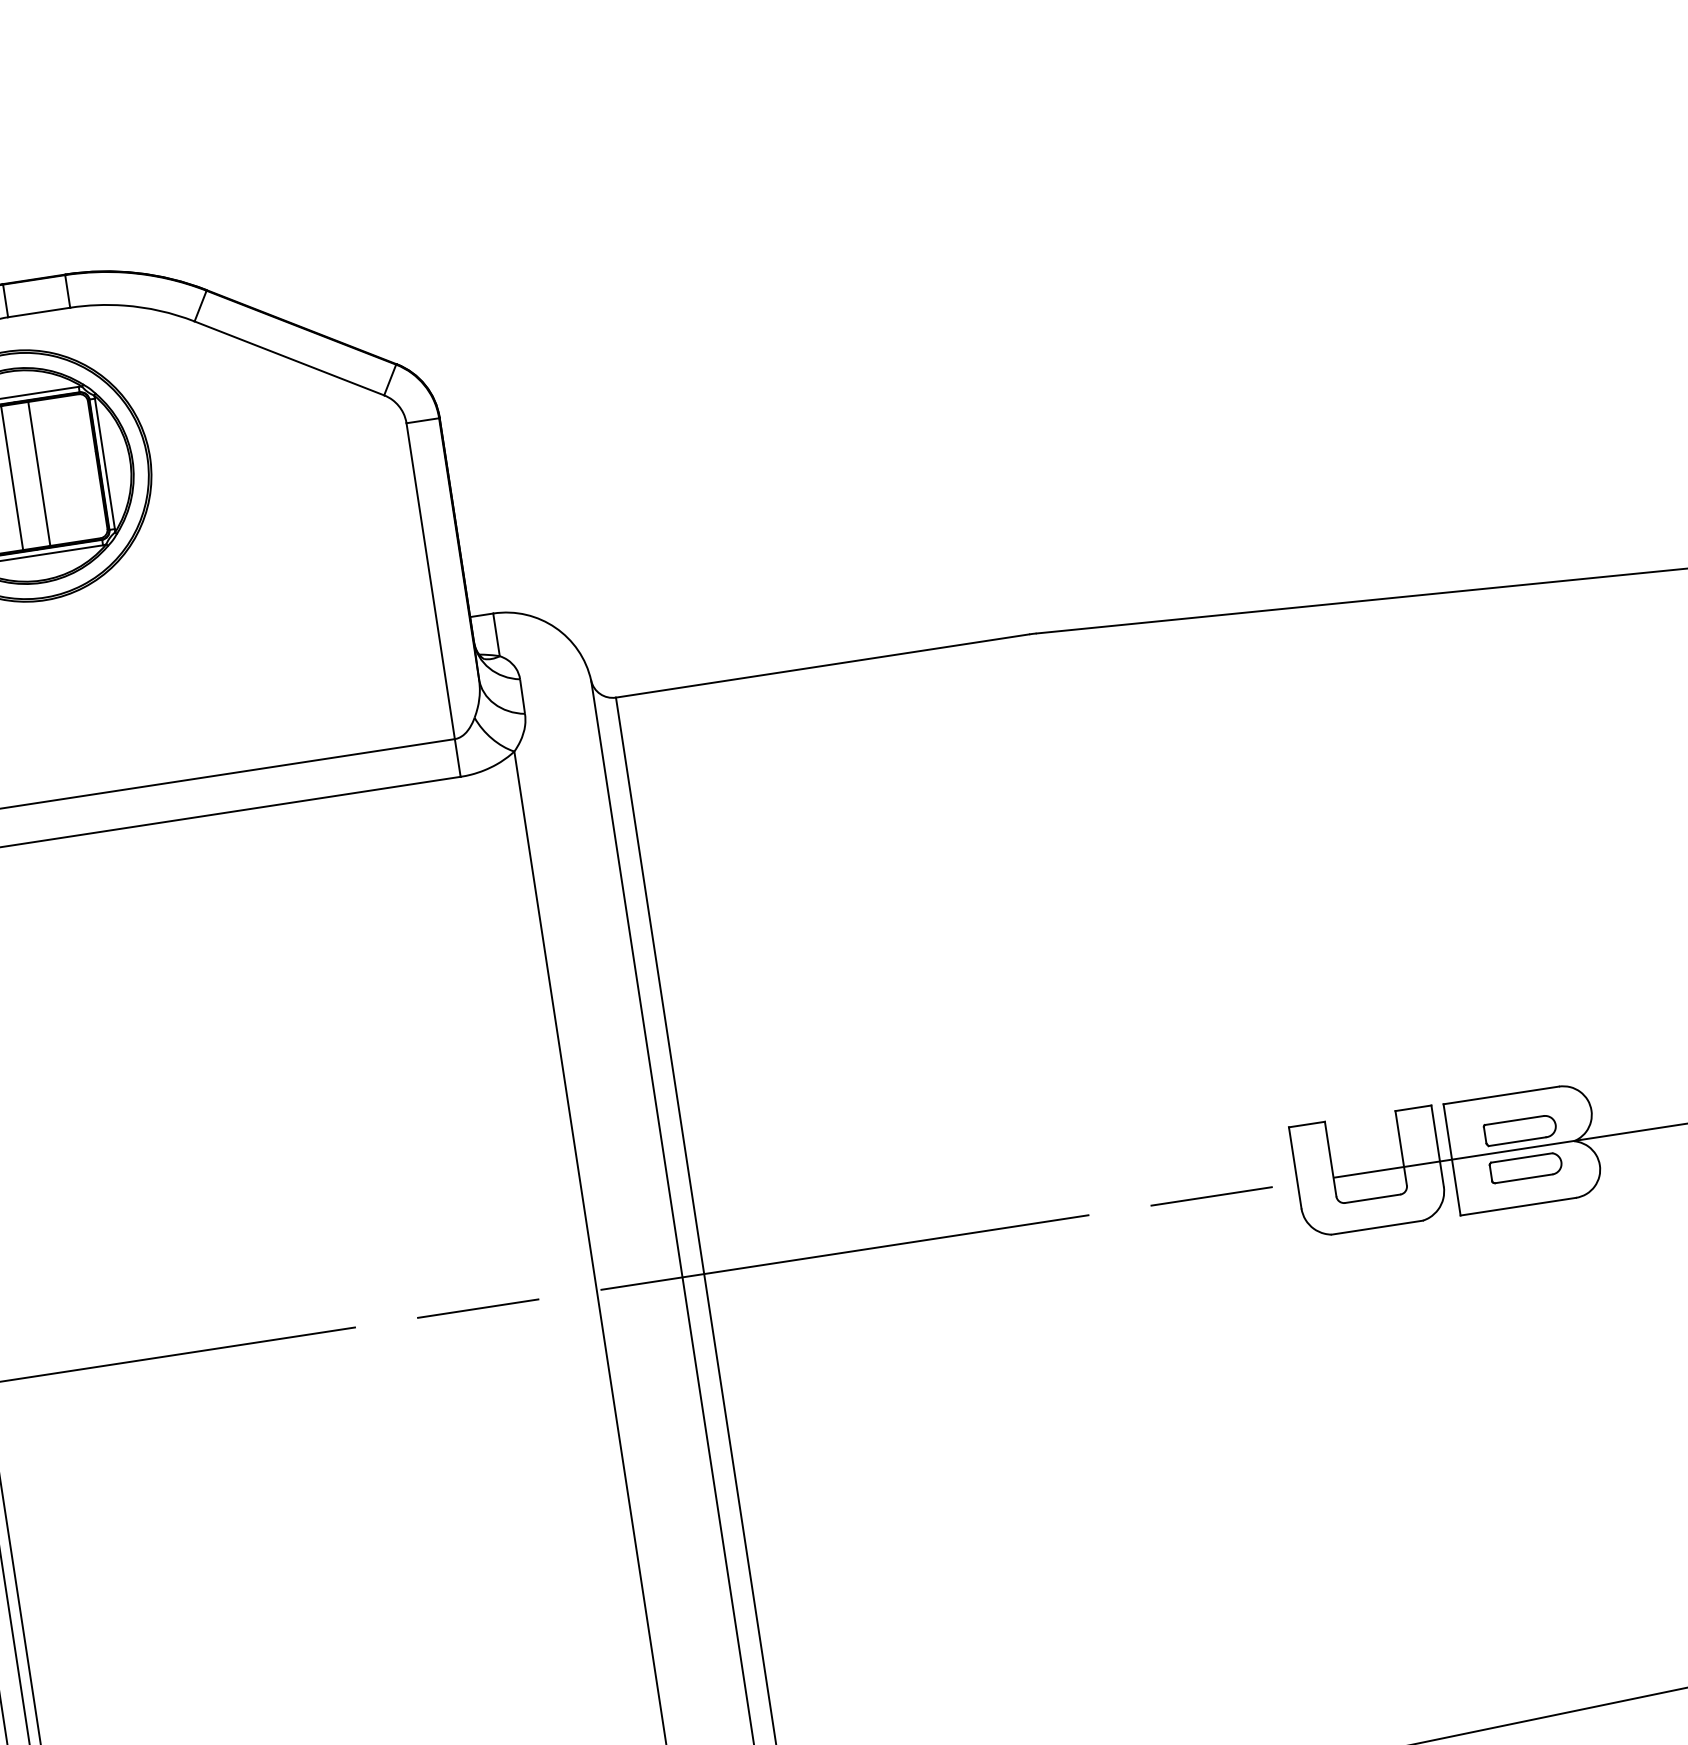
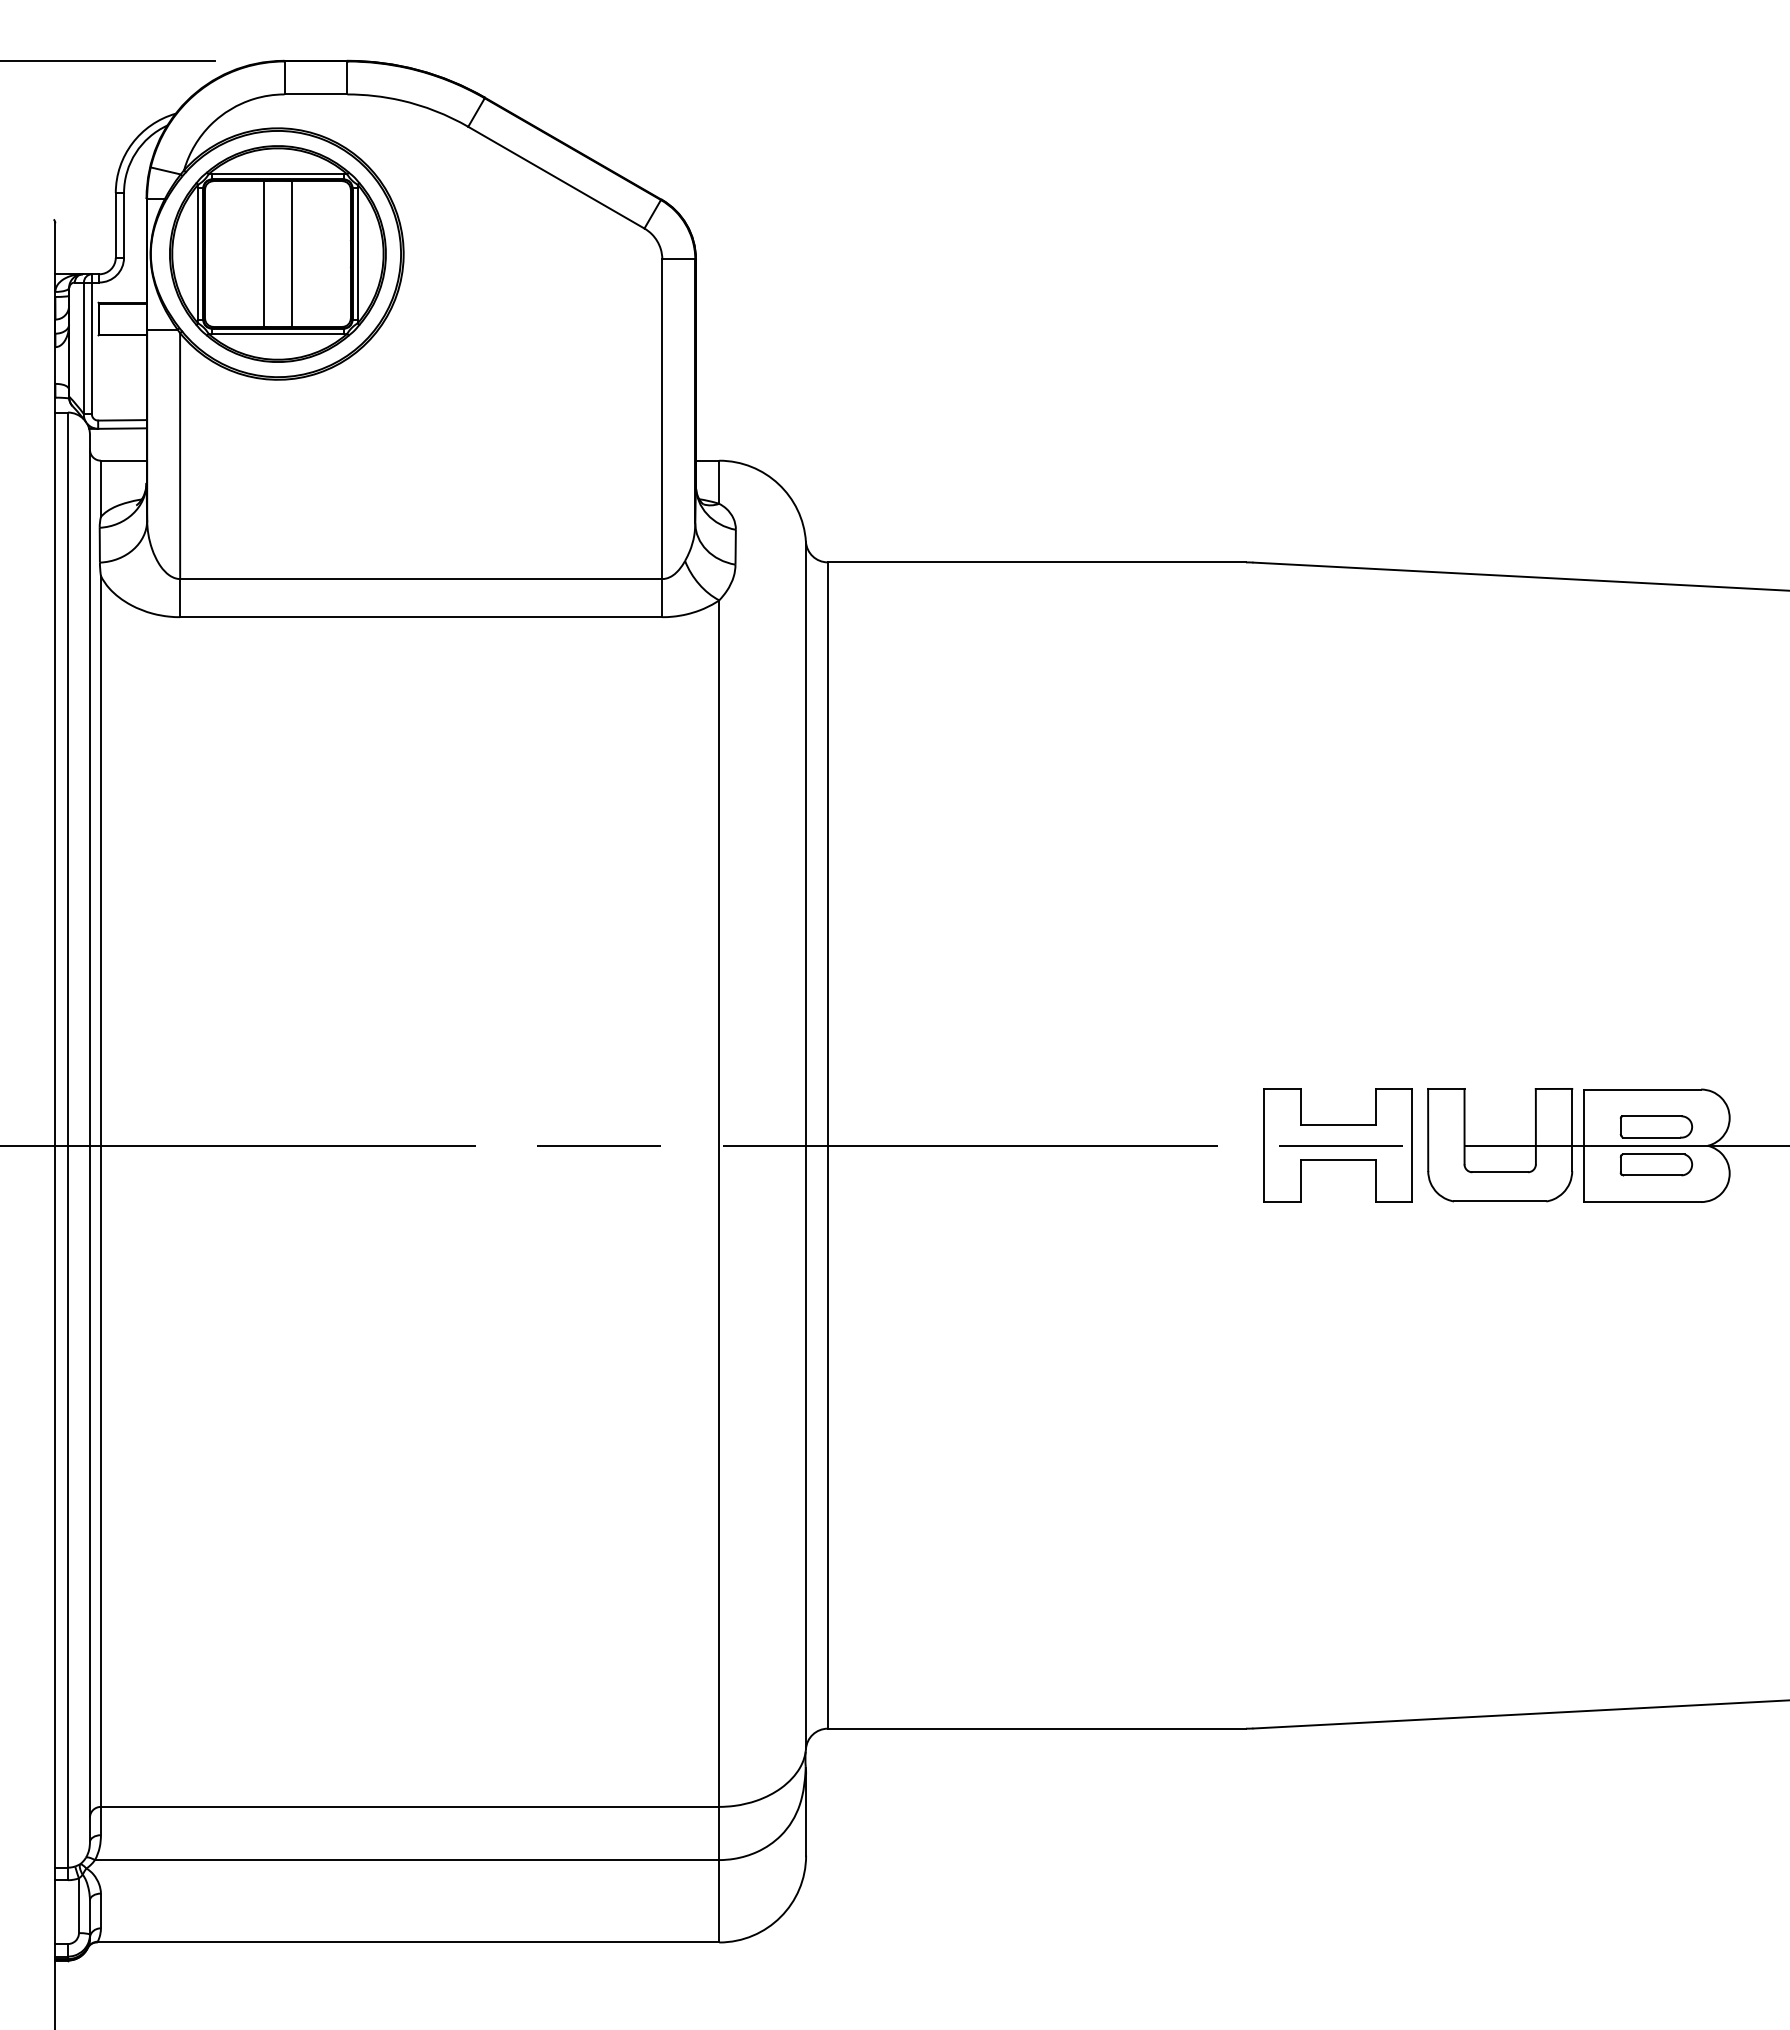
part: (1207, 1196) -> (1337, 1145), added

